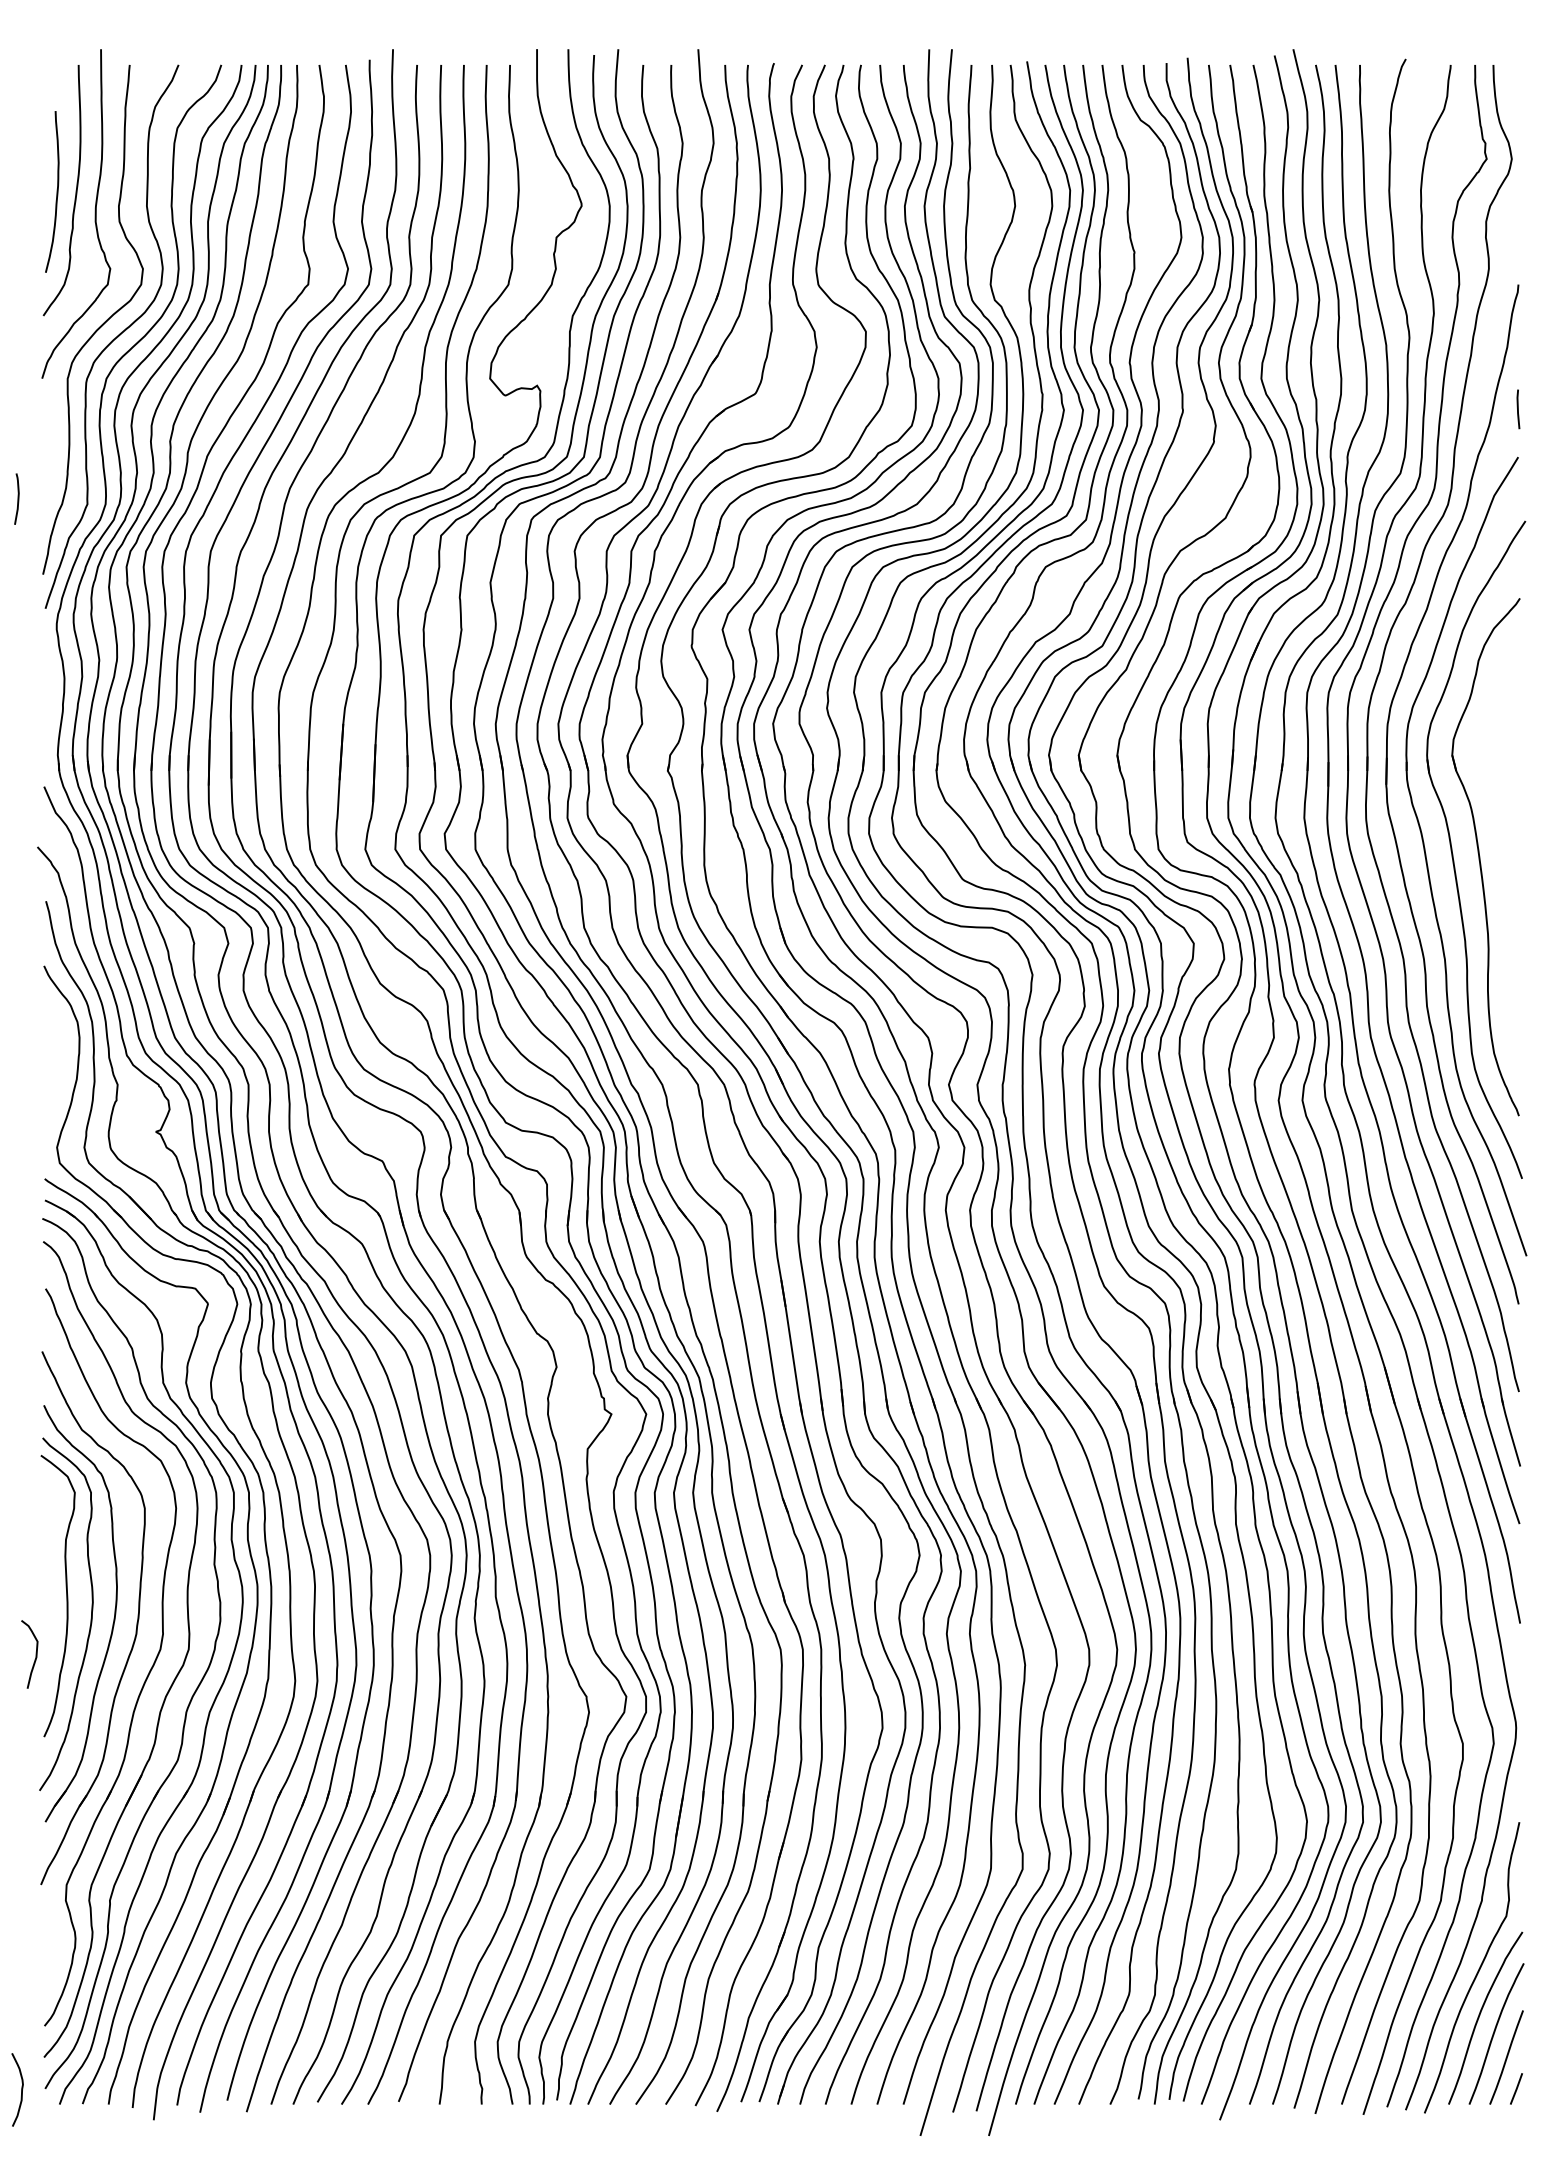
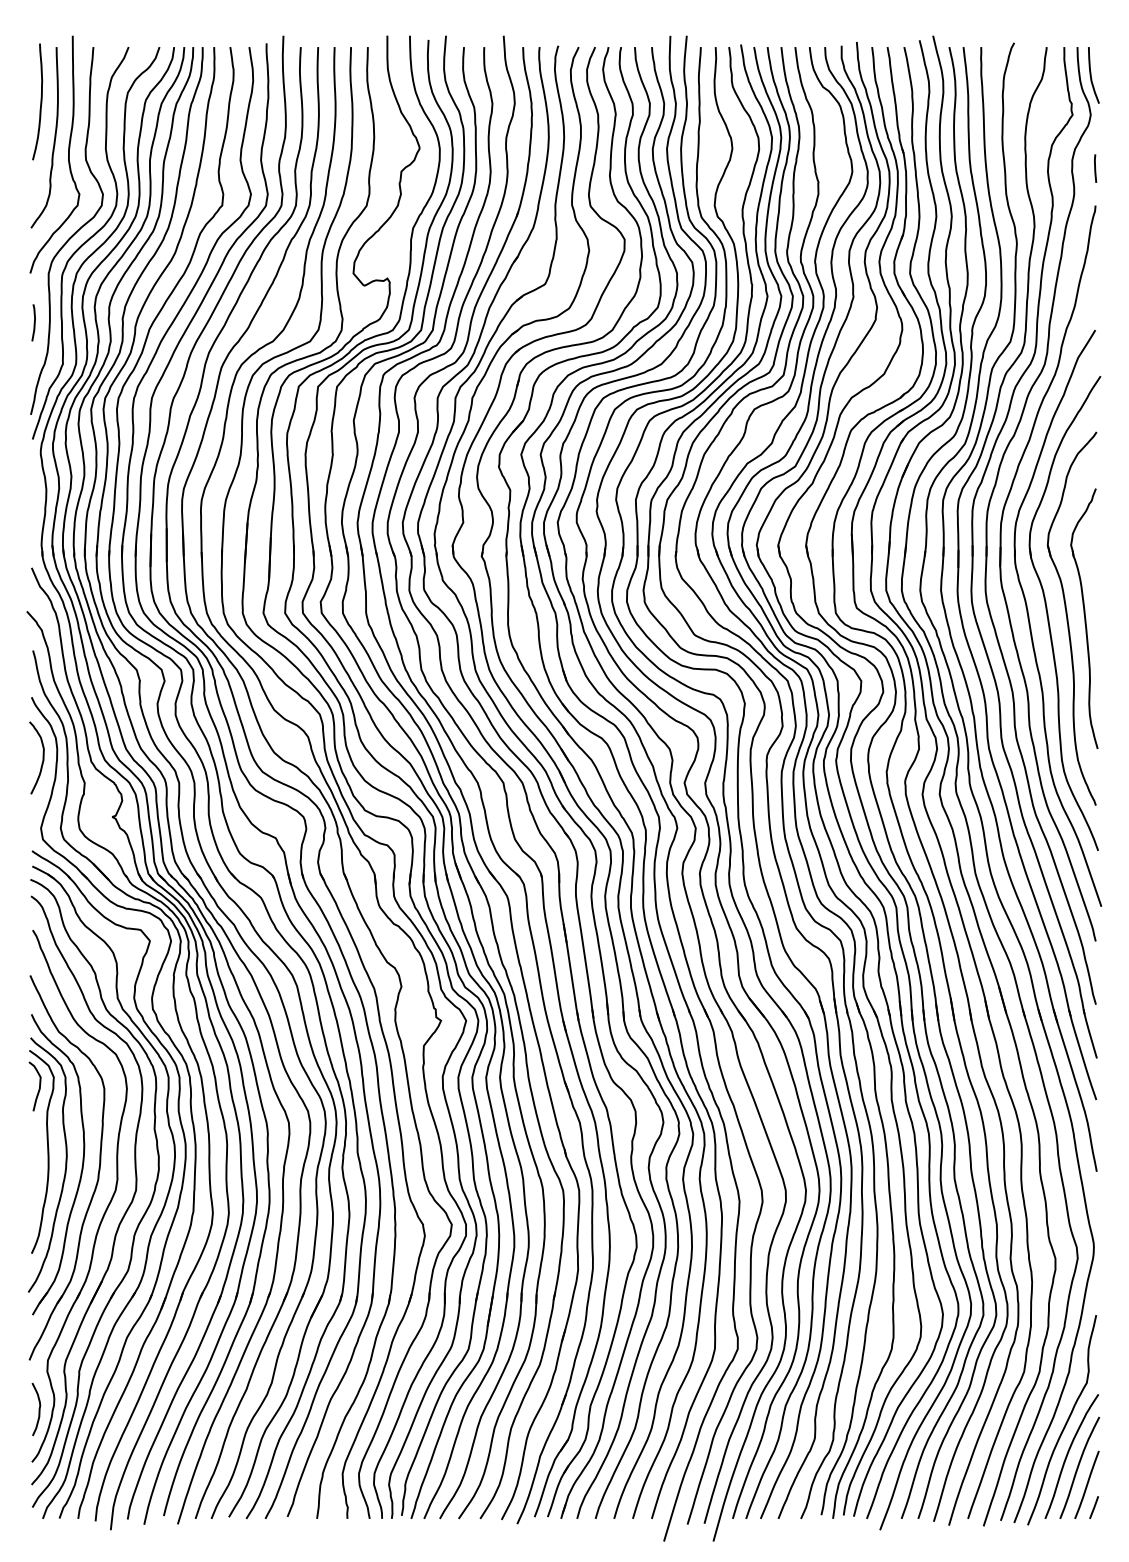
curve: (1512, 104) -> (1091, 75), added
curve: (56, 191) -> (40, 101), moved
line: (1518, 409) -> (1095, 168), moved
curve: (17, 498) -> (34, 322), moved
part: (1502, 856) -> (1084, 618), added
curve: (59, 1049) -> (42, 757), added
curve: (35, 1654) -> (39, 1086), moved
curve: (21, 2089) -> (39, 1409), moved

